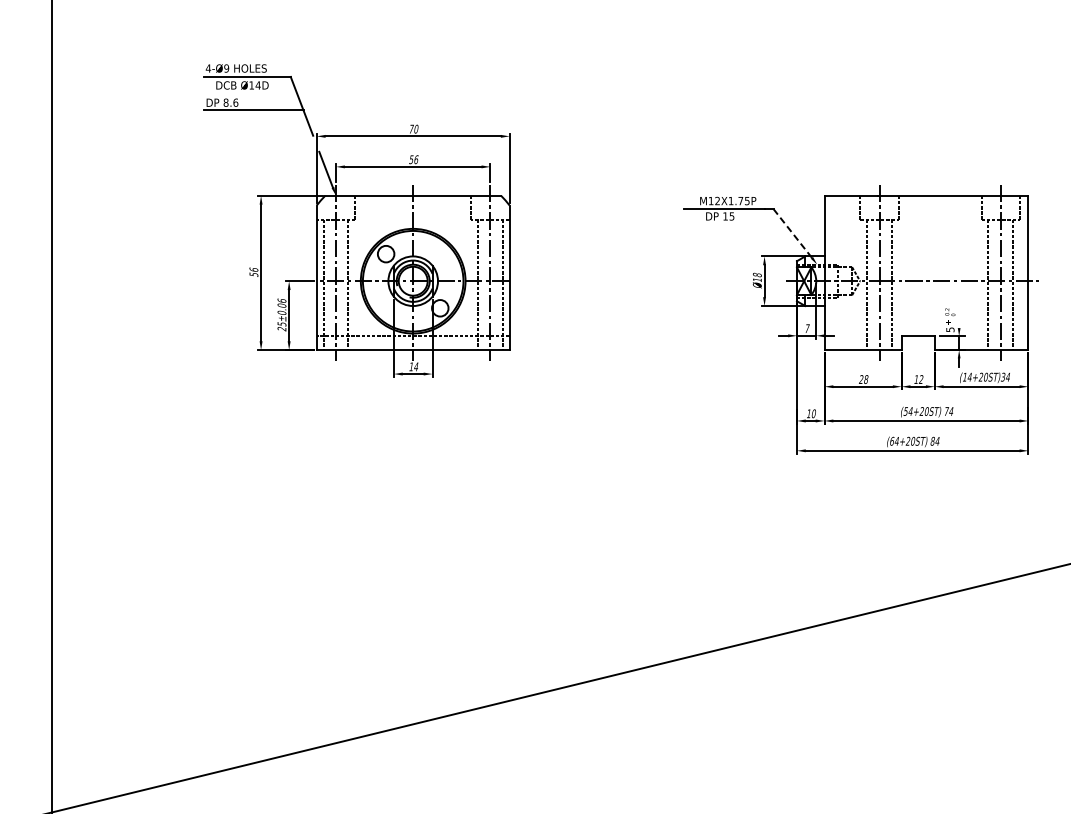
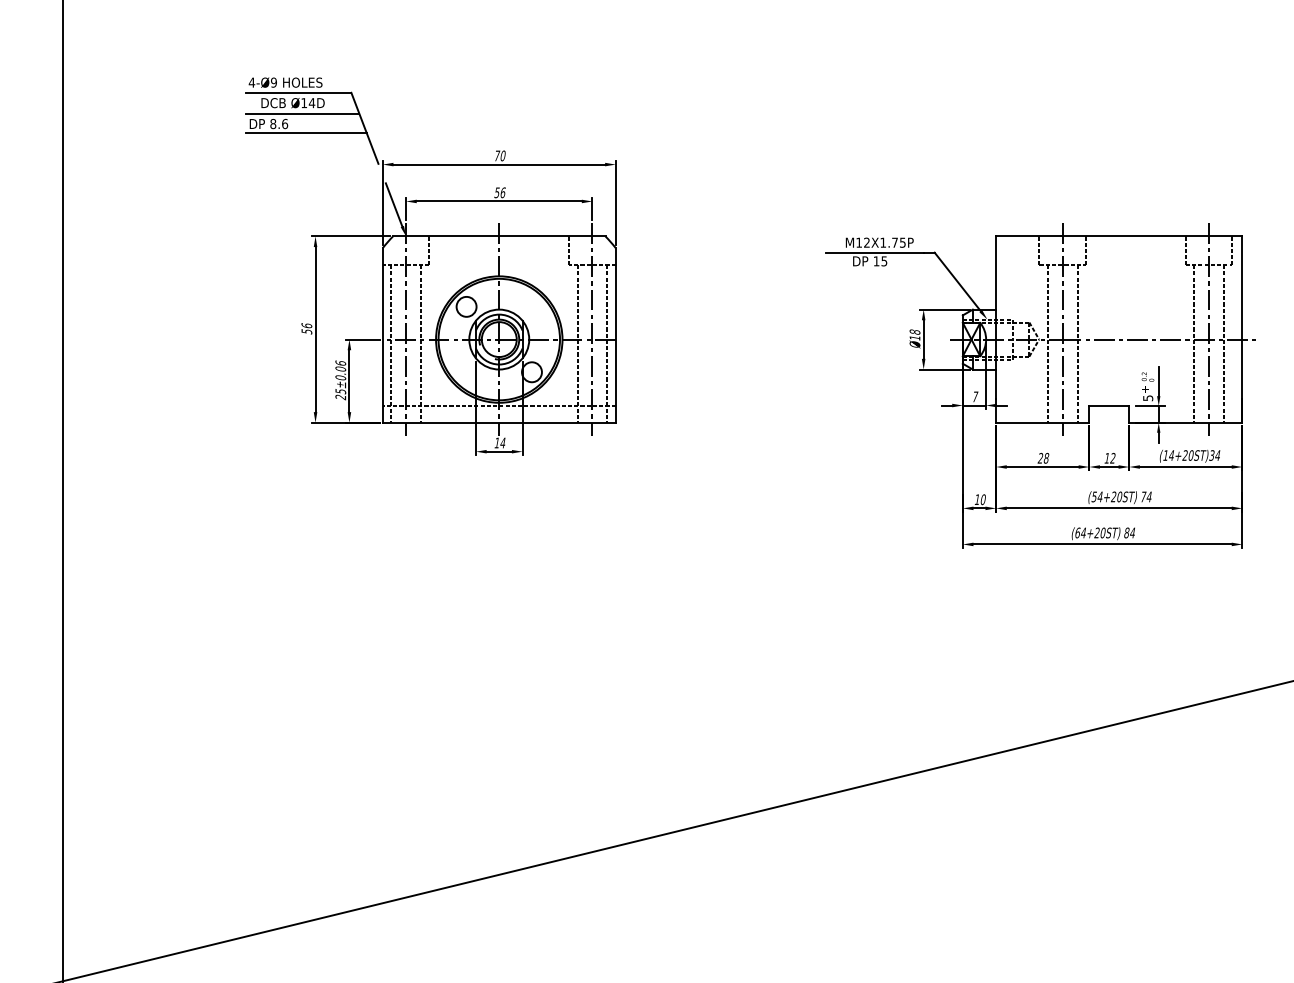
line: (250, 94) -> (302, 114), added
line: (792, 233) -> (957, 281), dashed -> solid
line: (959, 316) -> (1159, 382), added

